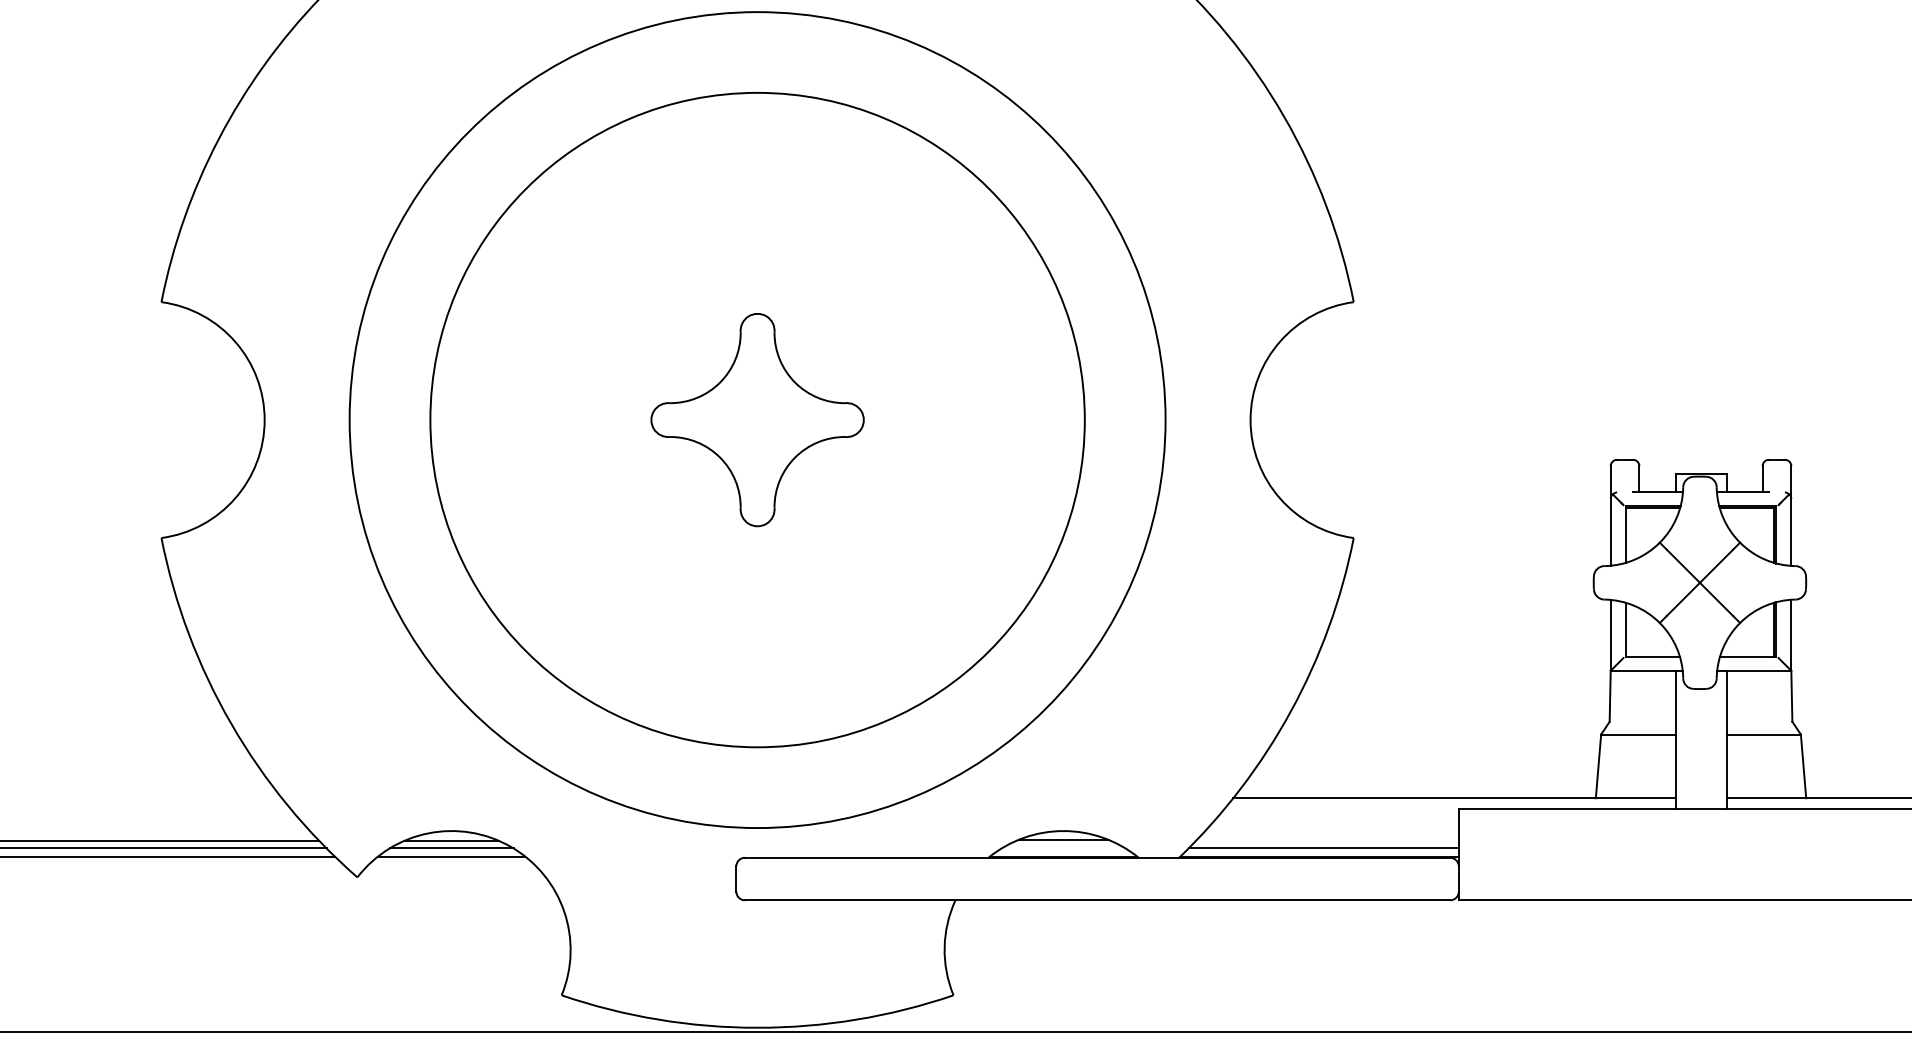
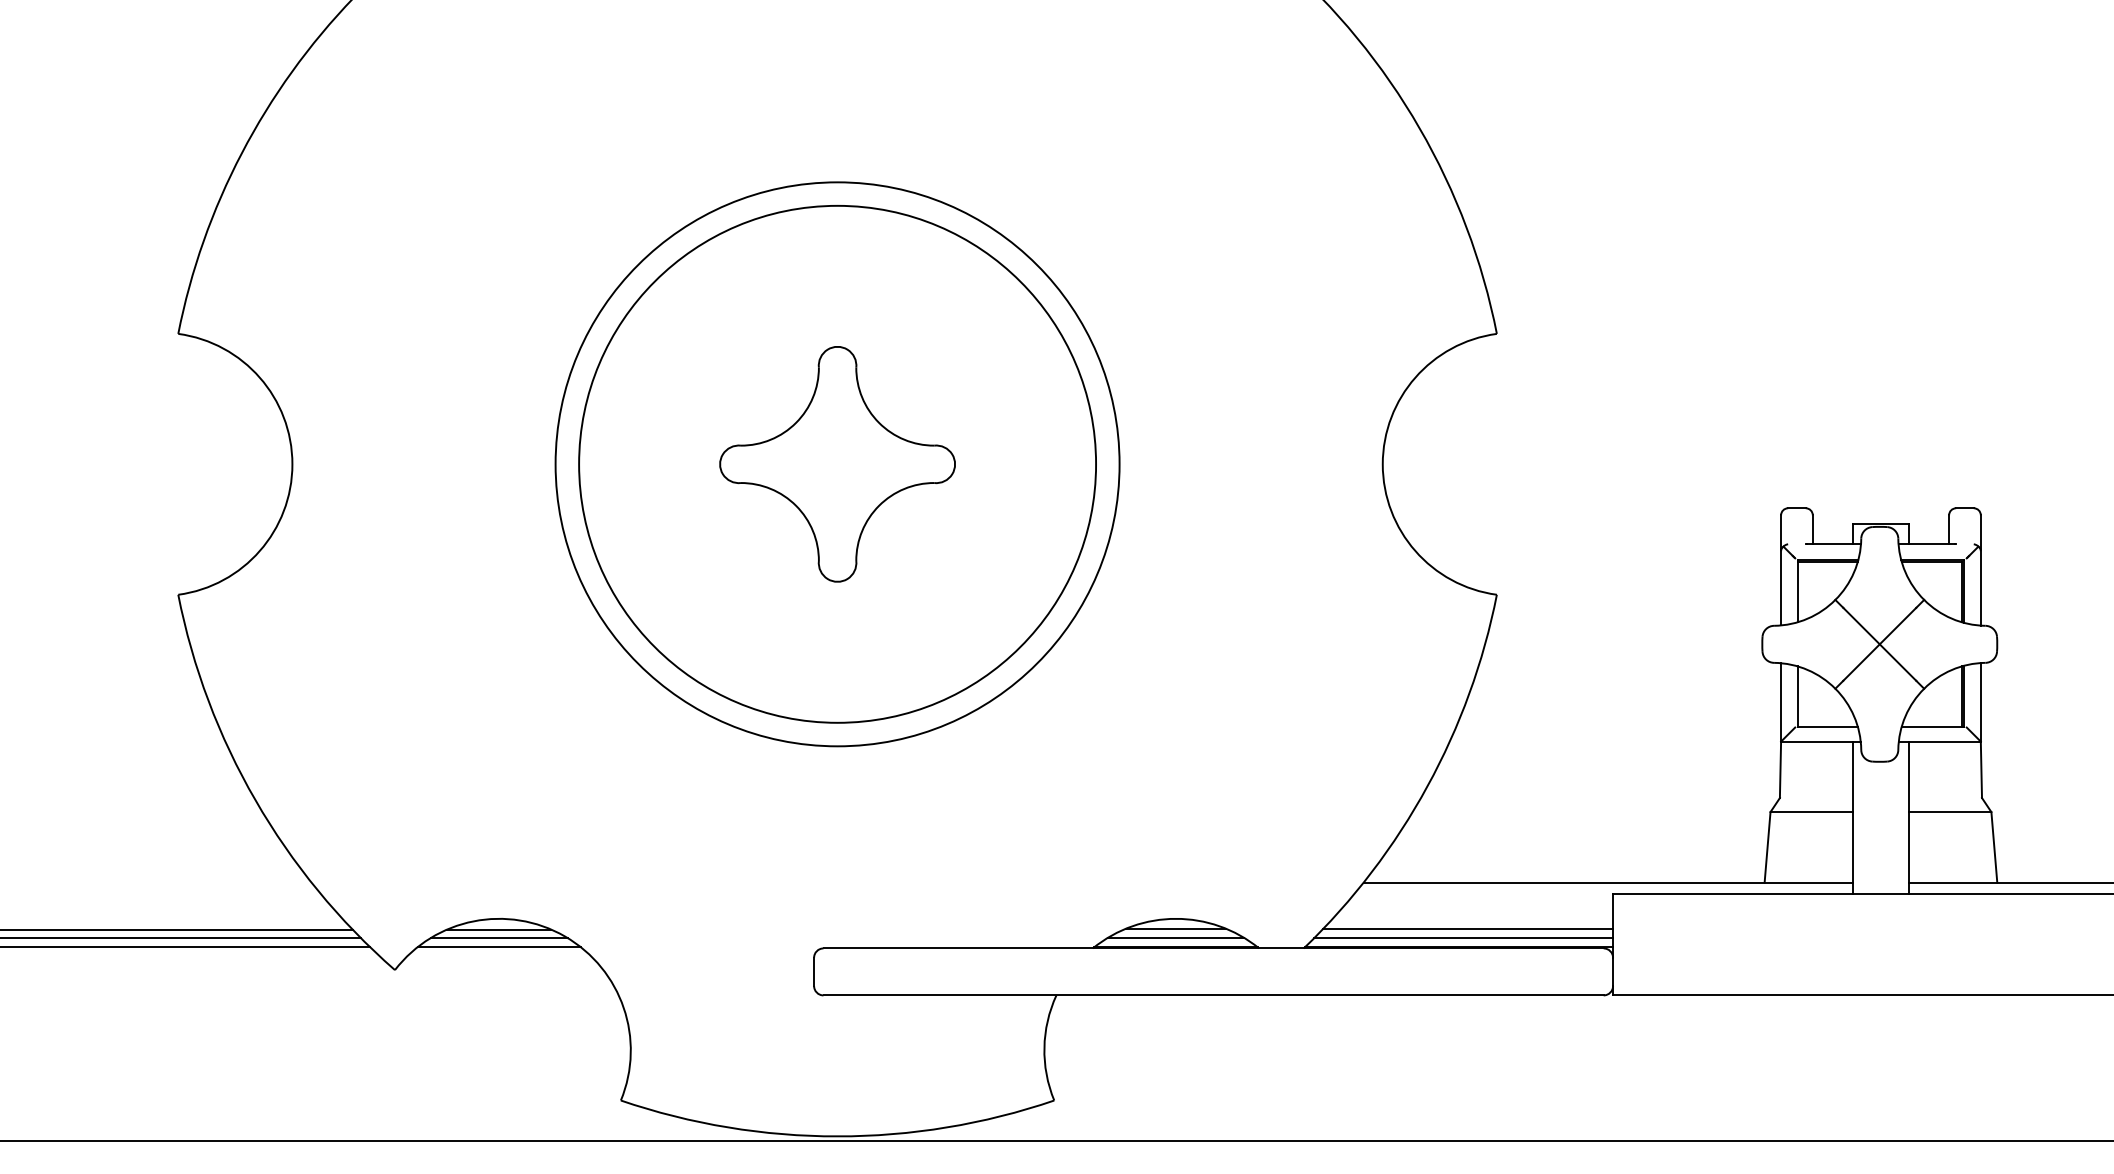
circle: (757, 419) -> (837, 463), size x0.71
circle: (757, 420) -> (837, 464), size x0.62
line: (1328, 839) -> (1468, 928), added
line: (1063, 848) -> (1175, 938), added

